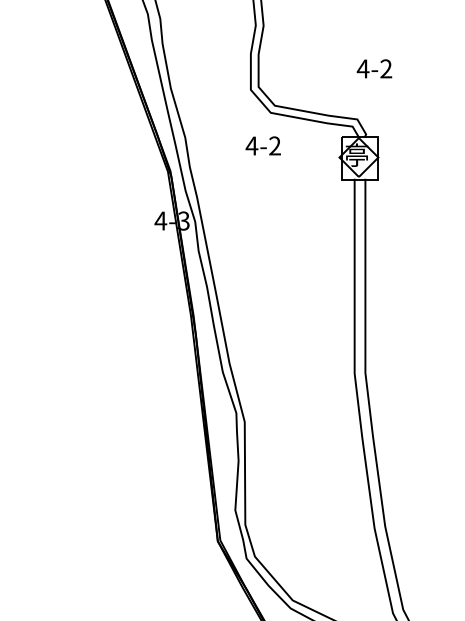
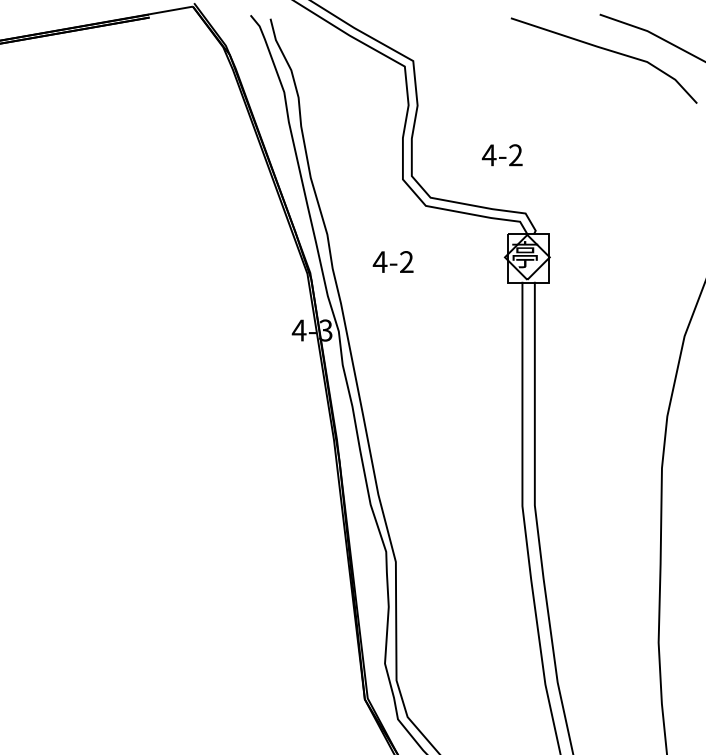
text: (373, 69) -> (501, 155), moved
text: (262, 145) -> (392, 261), moved

